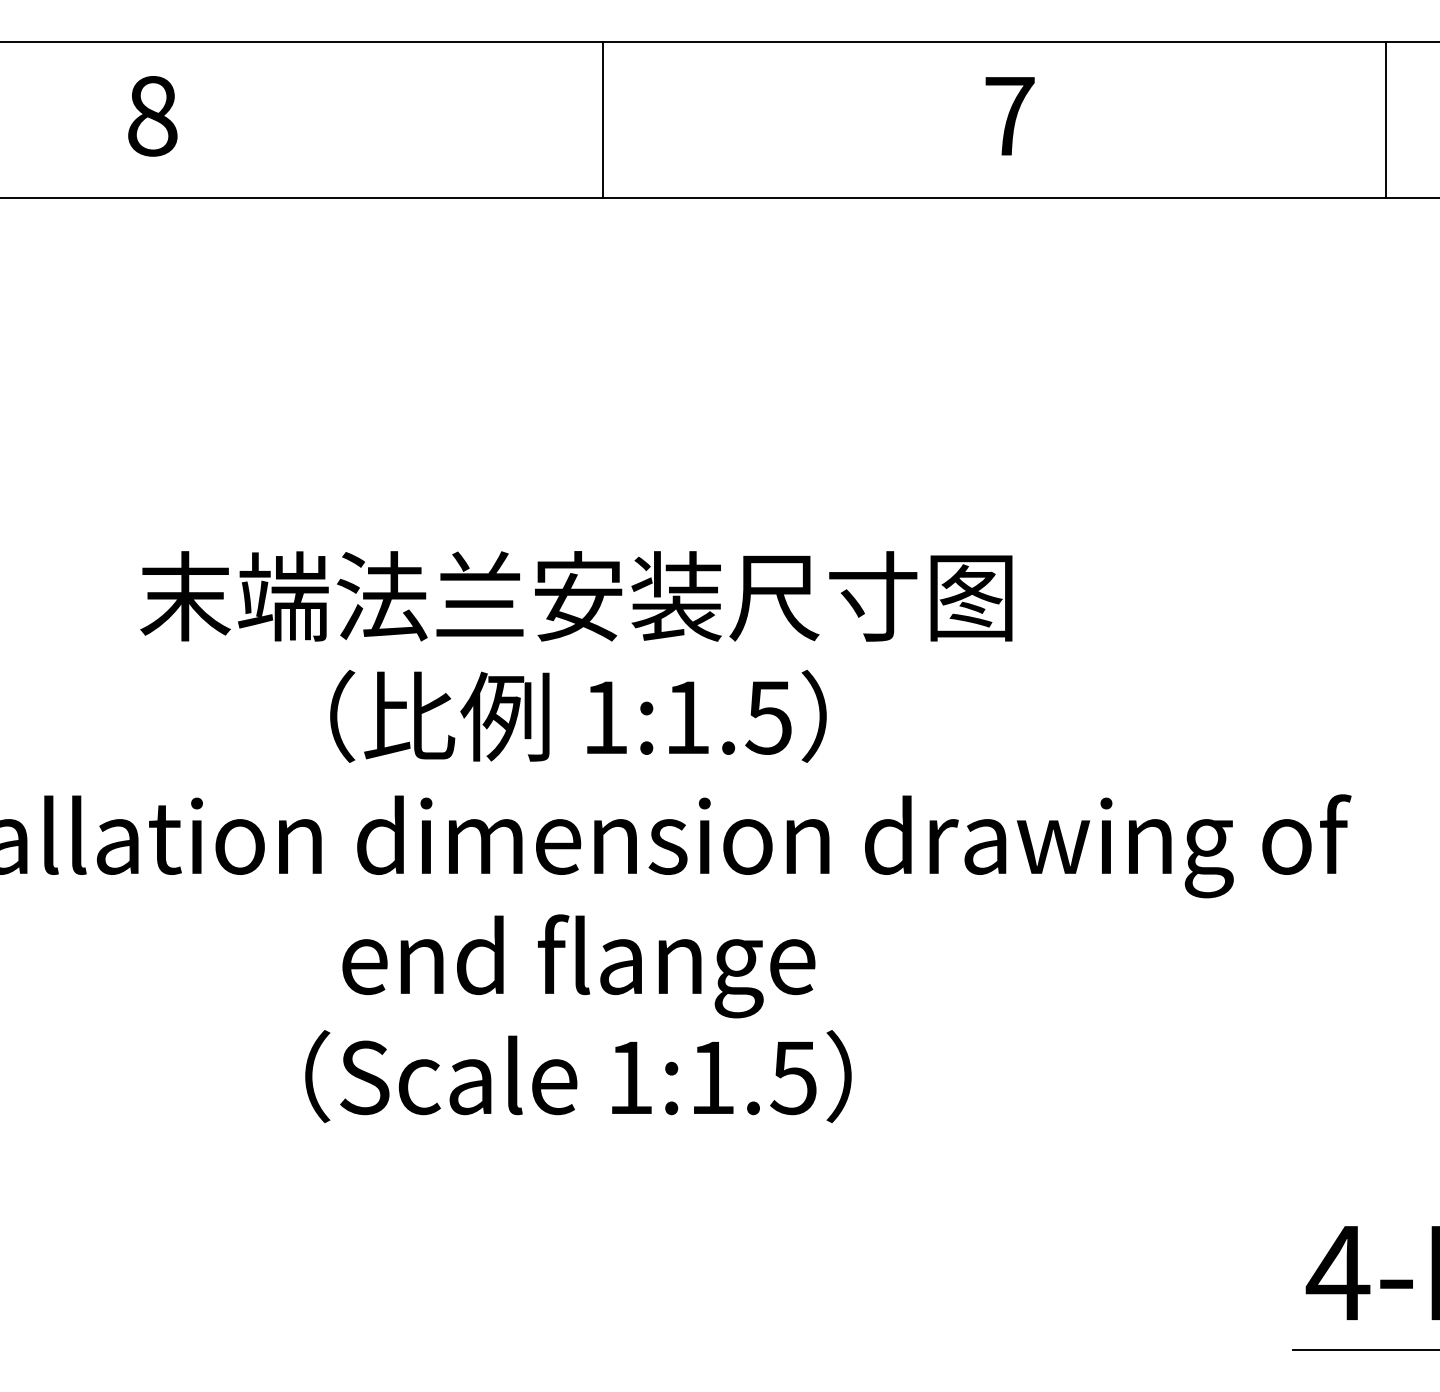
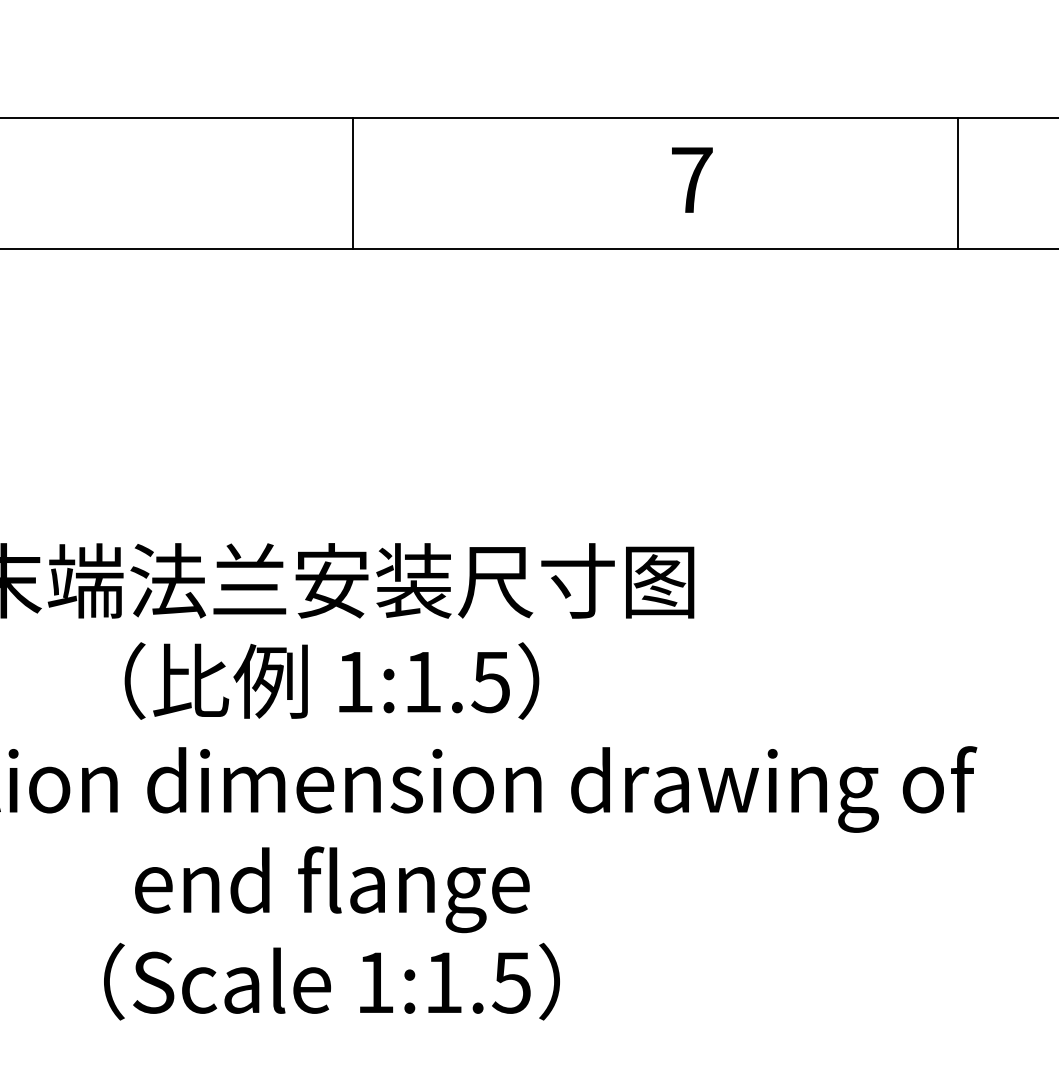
line: (1385, 119) -> (958, 182), moved

